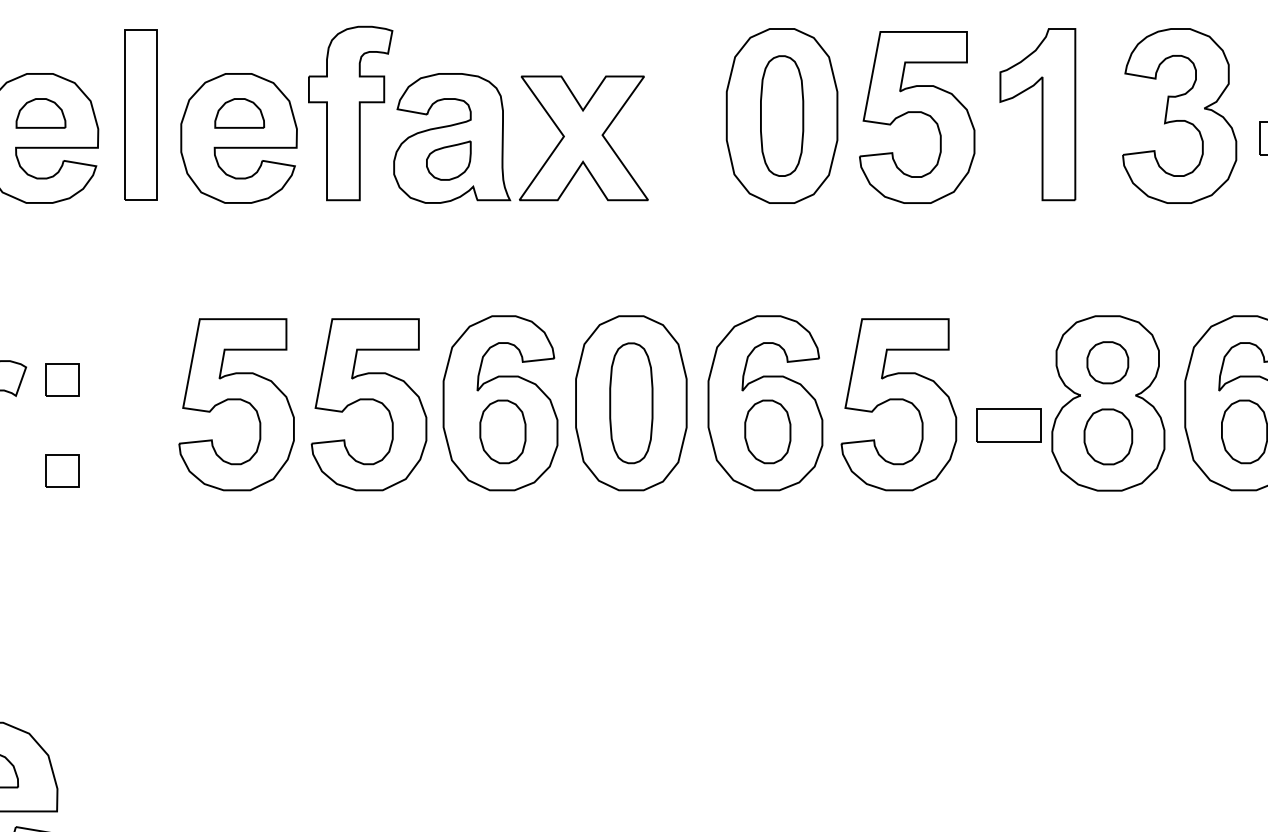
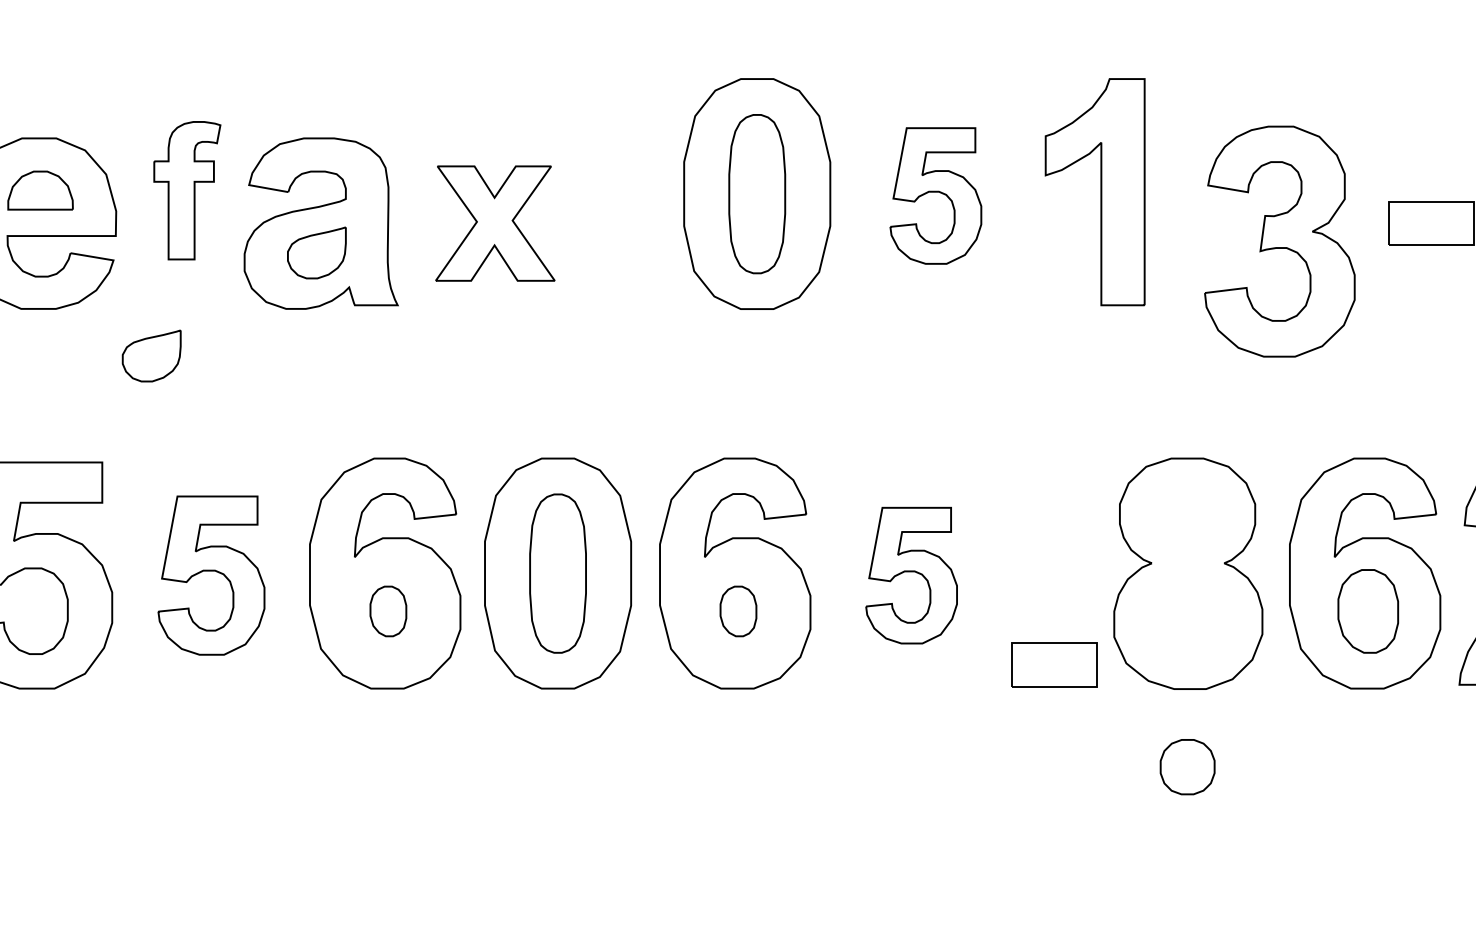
part: (350, 113) -> (186, 190), size x0.6
part: (1179, 115) -> (1279, 240), moved
part: (917, 117) -> (936, 195), size x0.6
part: (583, 138) -> (494, 223), size x0.7
part: (323, 238) -> (151, 355), added
part: (1107, 362) -> (1187, 766), moved
part: (368, 404) -> (210, 575), size x0.7
part: (898, 404) -> (911, 575), size x0.6
part: (1008, 425) -> (1053, 665), moved
part: (502, 431) -> (387, 610), size x0.6
part: (767, 431) -> (737, 610), size x0.6
part: (1108, 436) -> (1188, 617), removed

